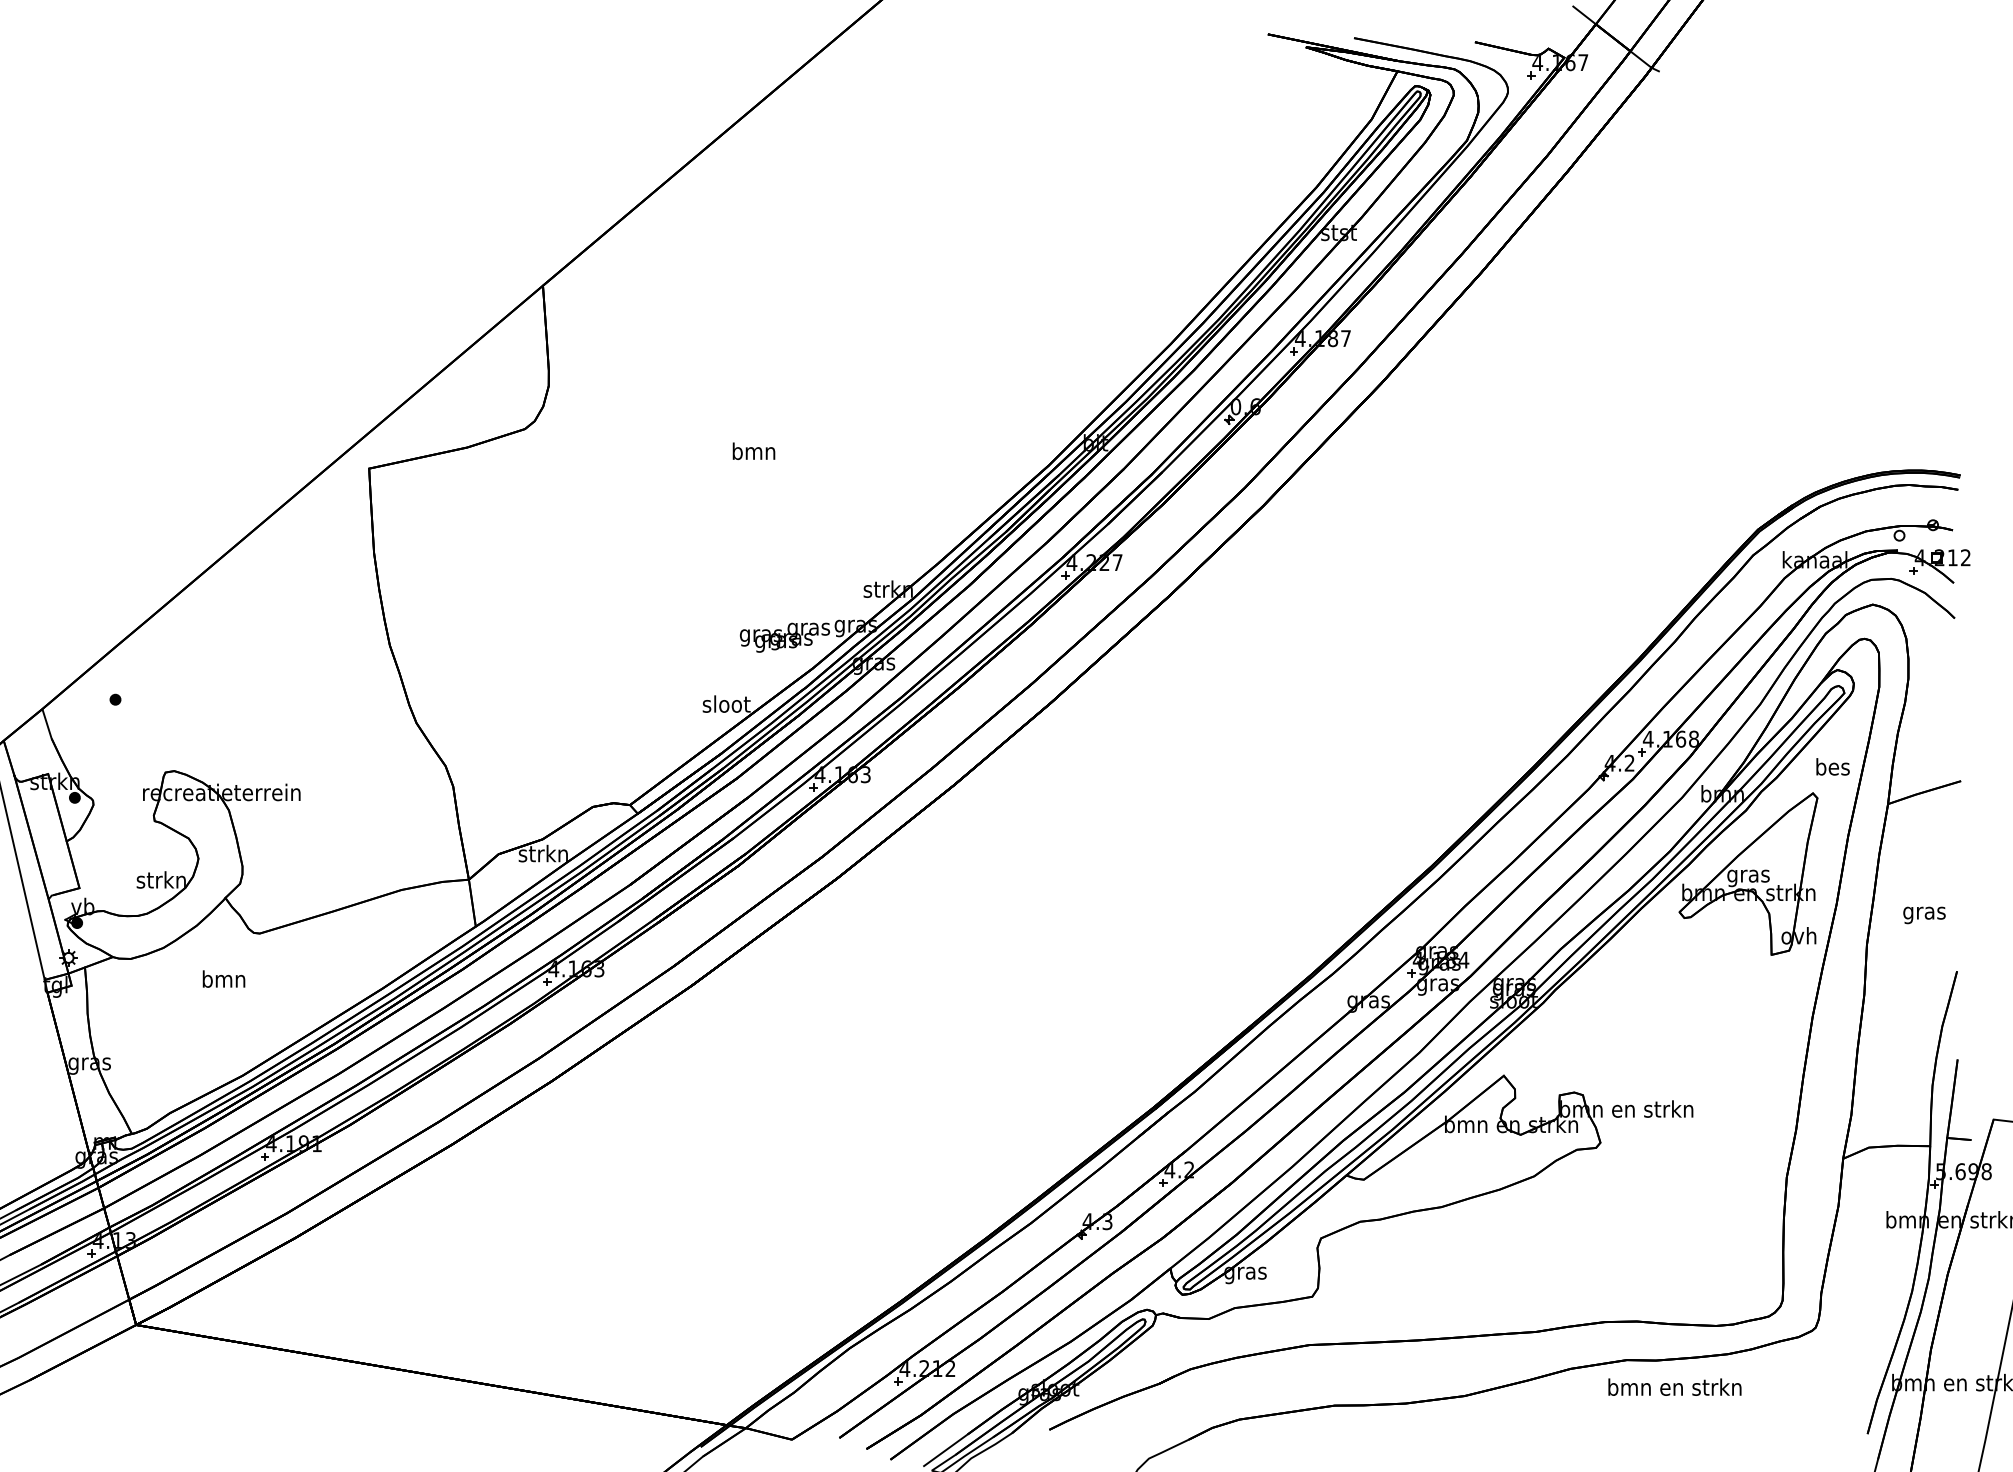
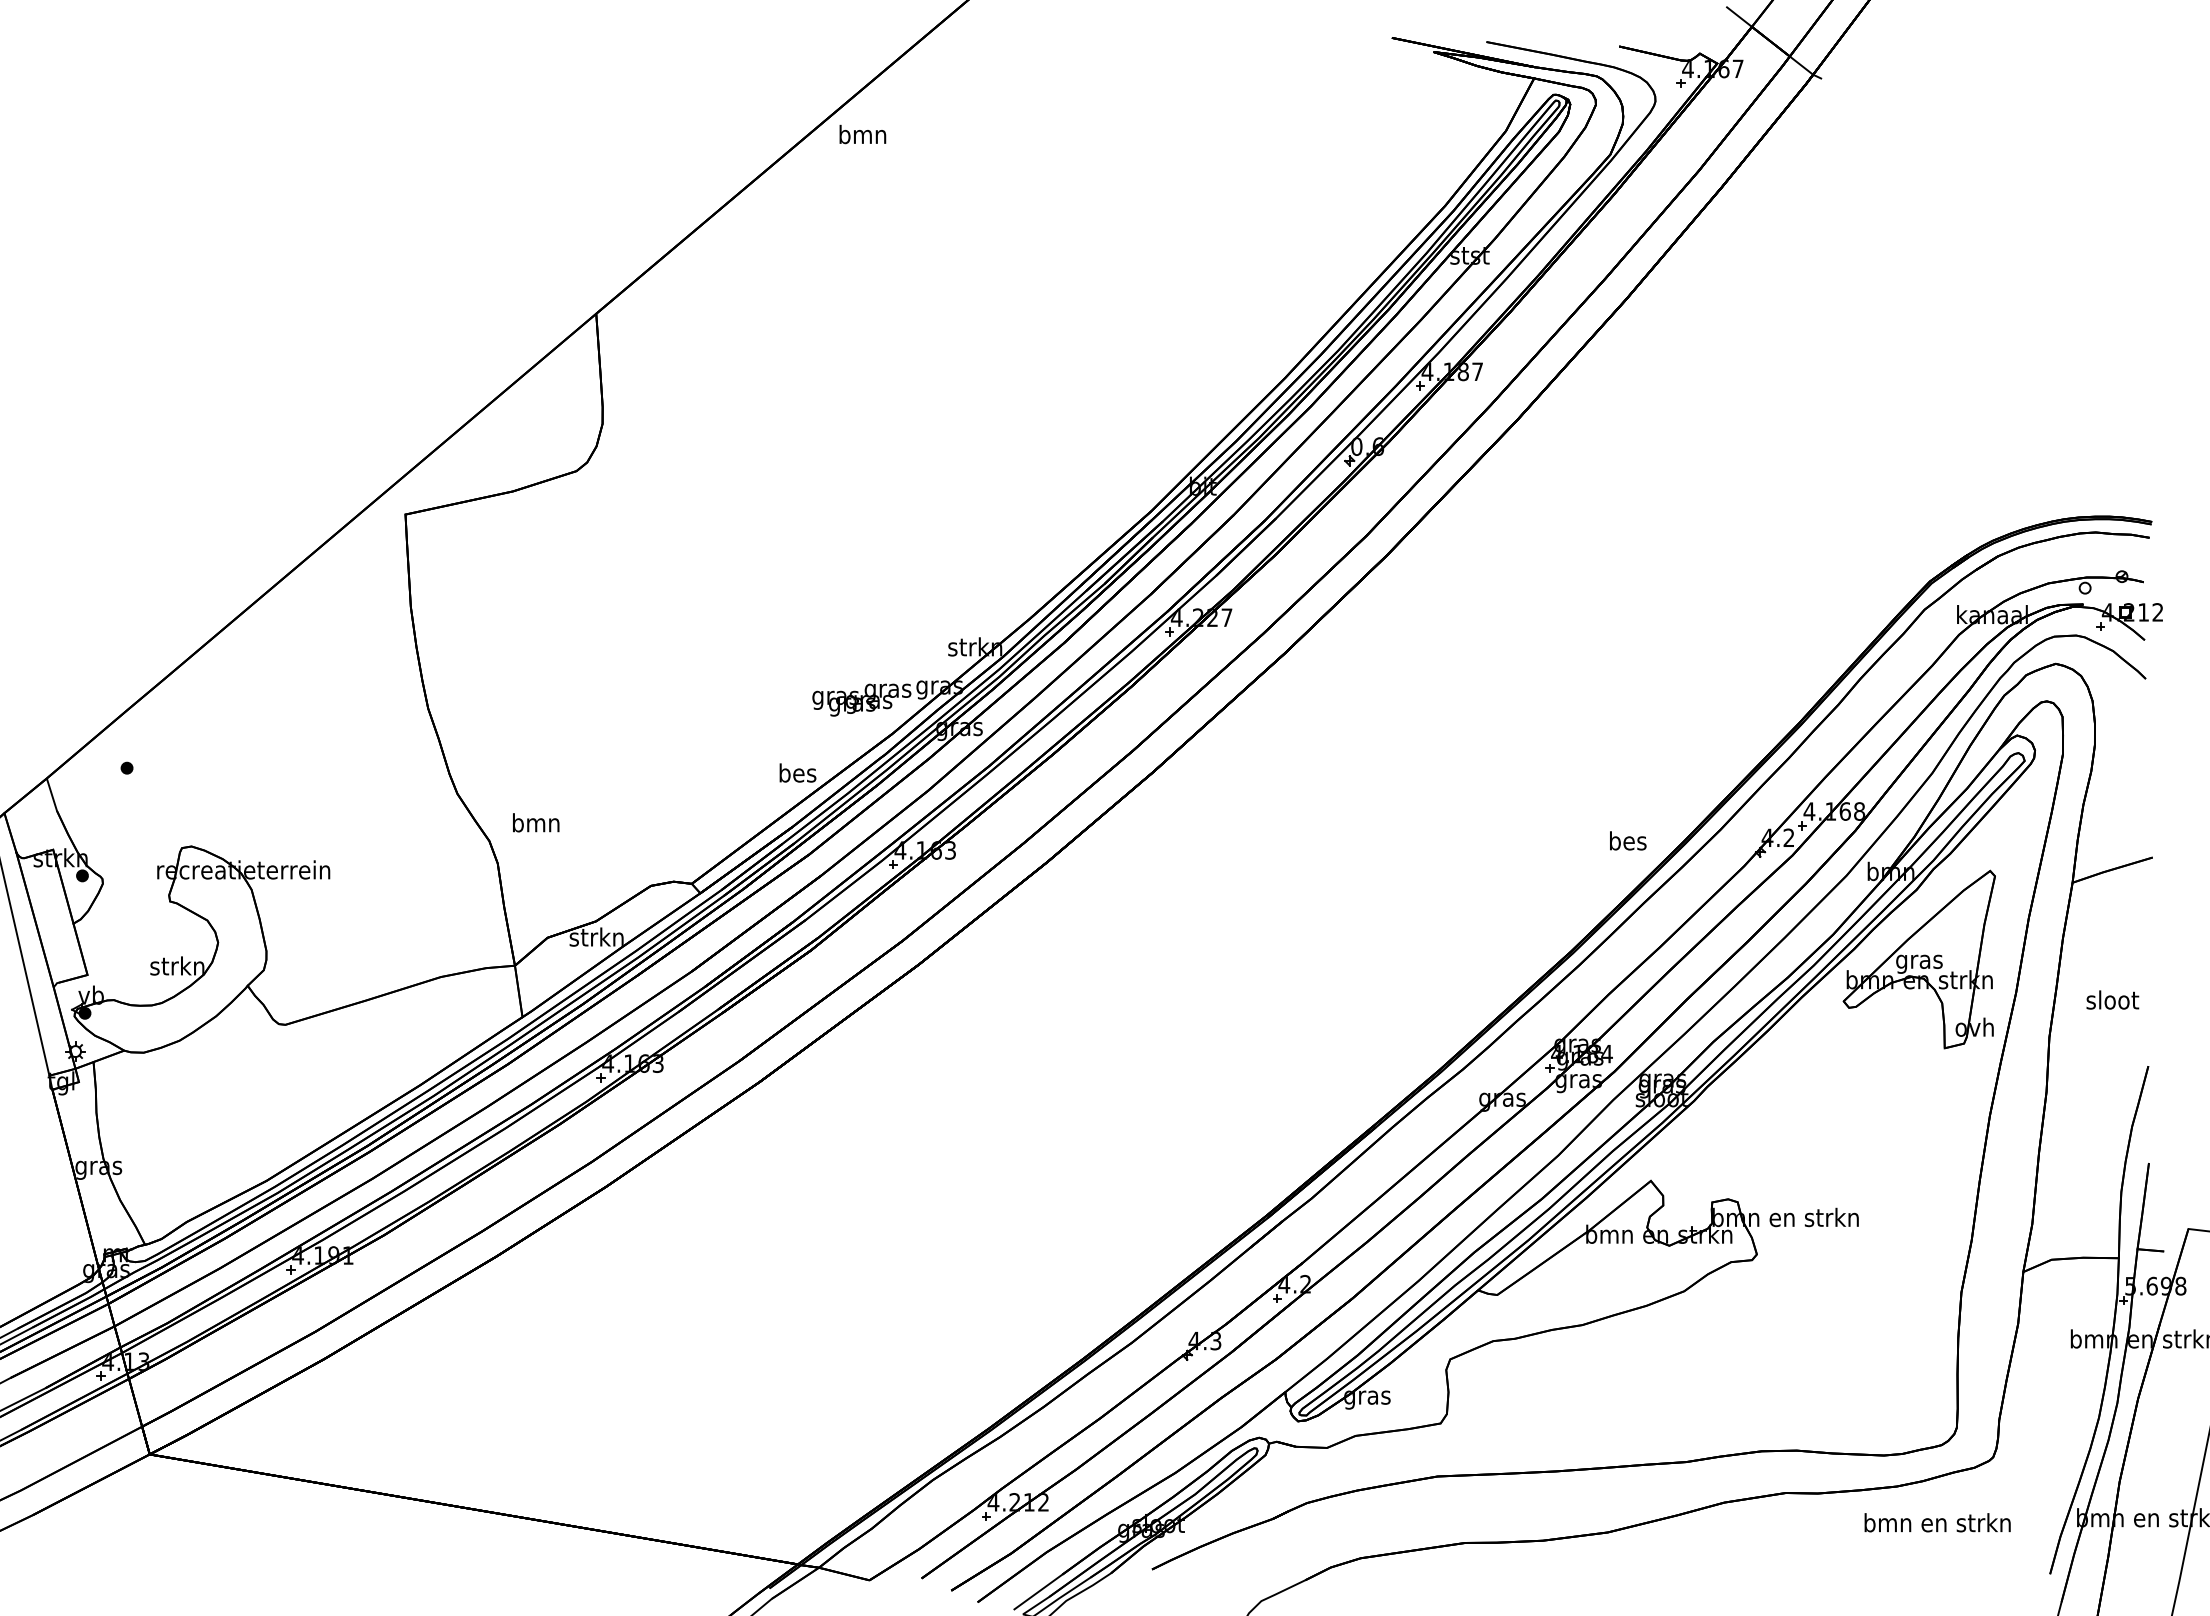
text: (753, 451) -> (862, 134), moved
text: (726, 703) -> (797, 772), sloot -> bes
text: (1833, 766) -> (1628, 840), moved
text: (1924, 913) -> (2112, 1002), gras -> sloot
text: (224, 978) -> (536, 822), moved
text: (1674, 1386) -> (1937, 1522), moved

